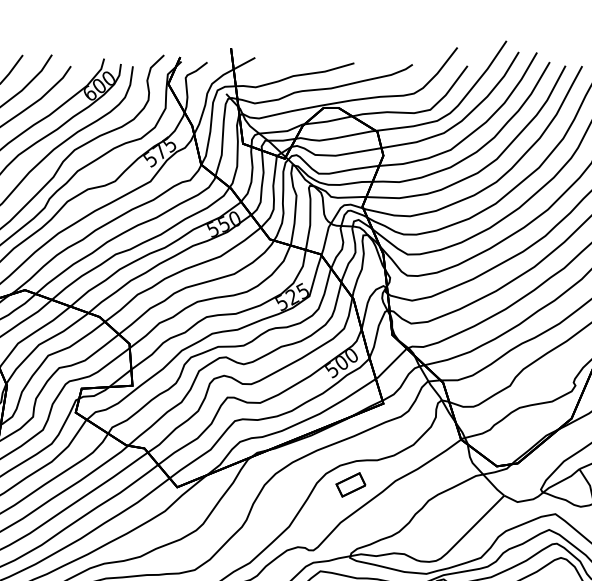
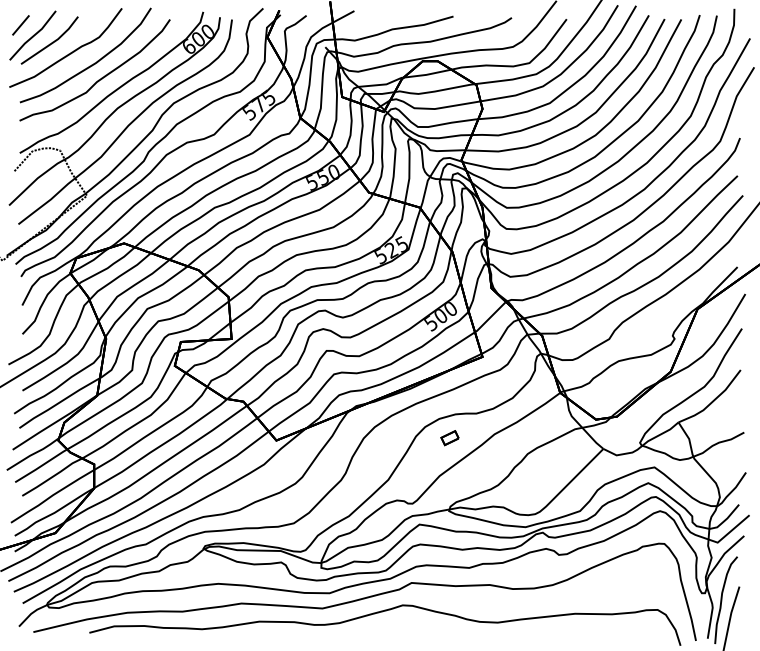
part: (350, 484) -> (449, 437), size x0.6

